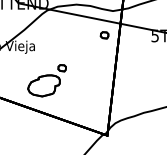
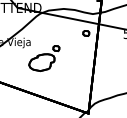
part: (46, 80) -> (43, 58), moved

